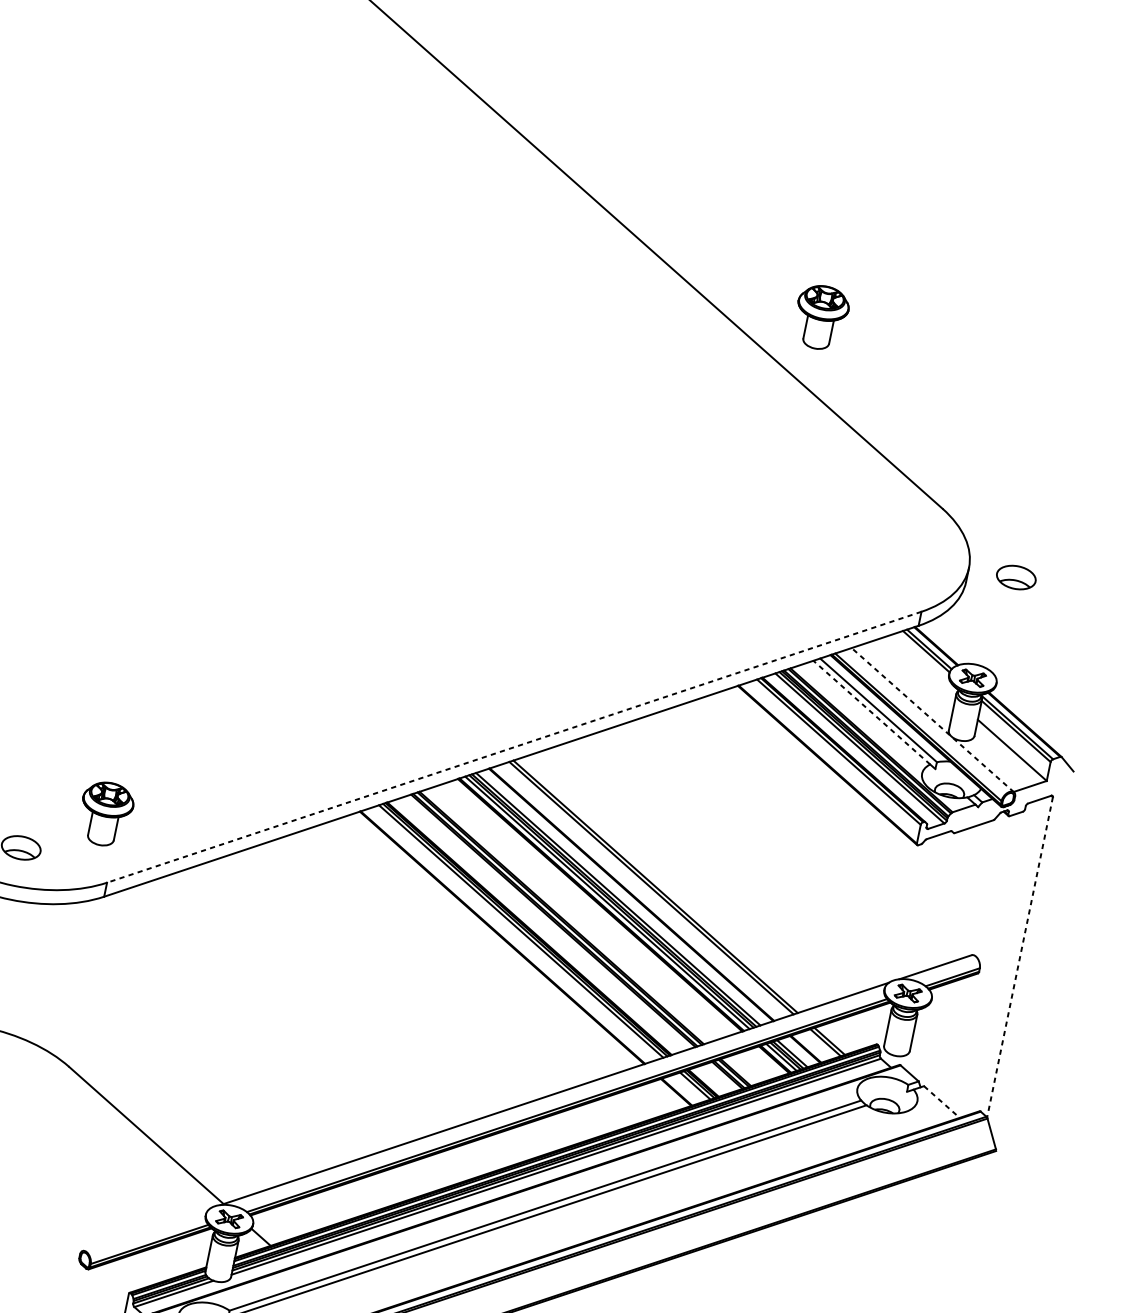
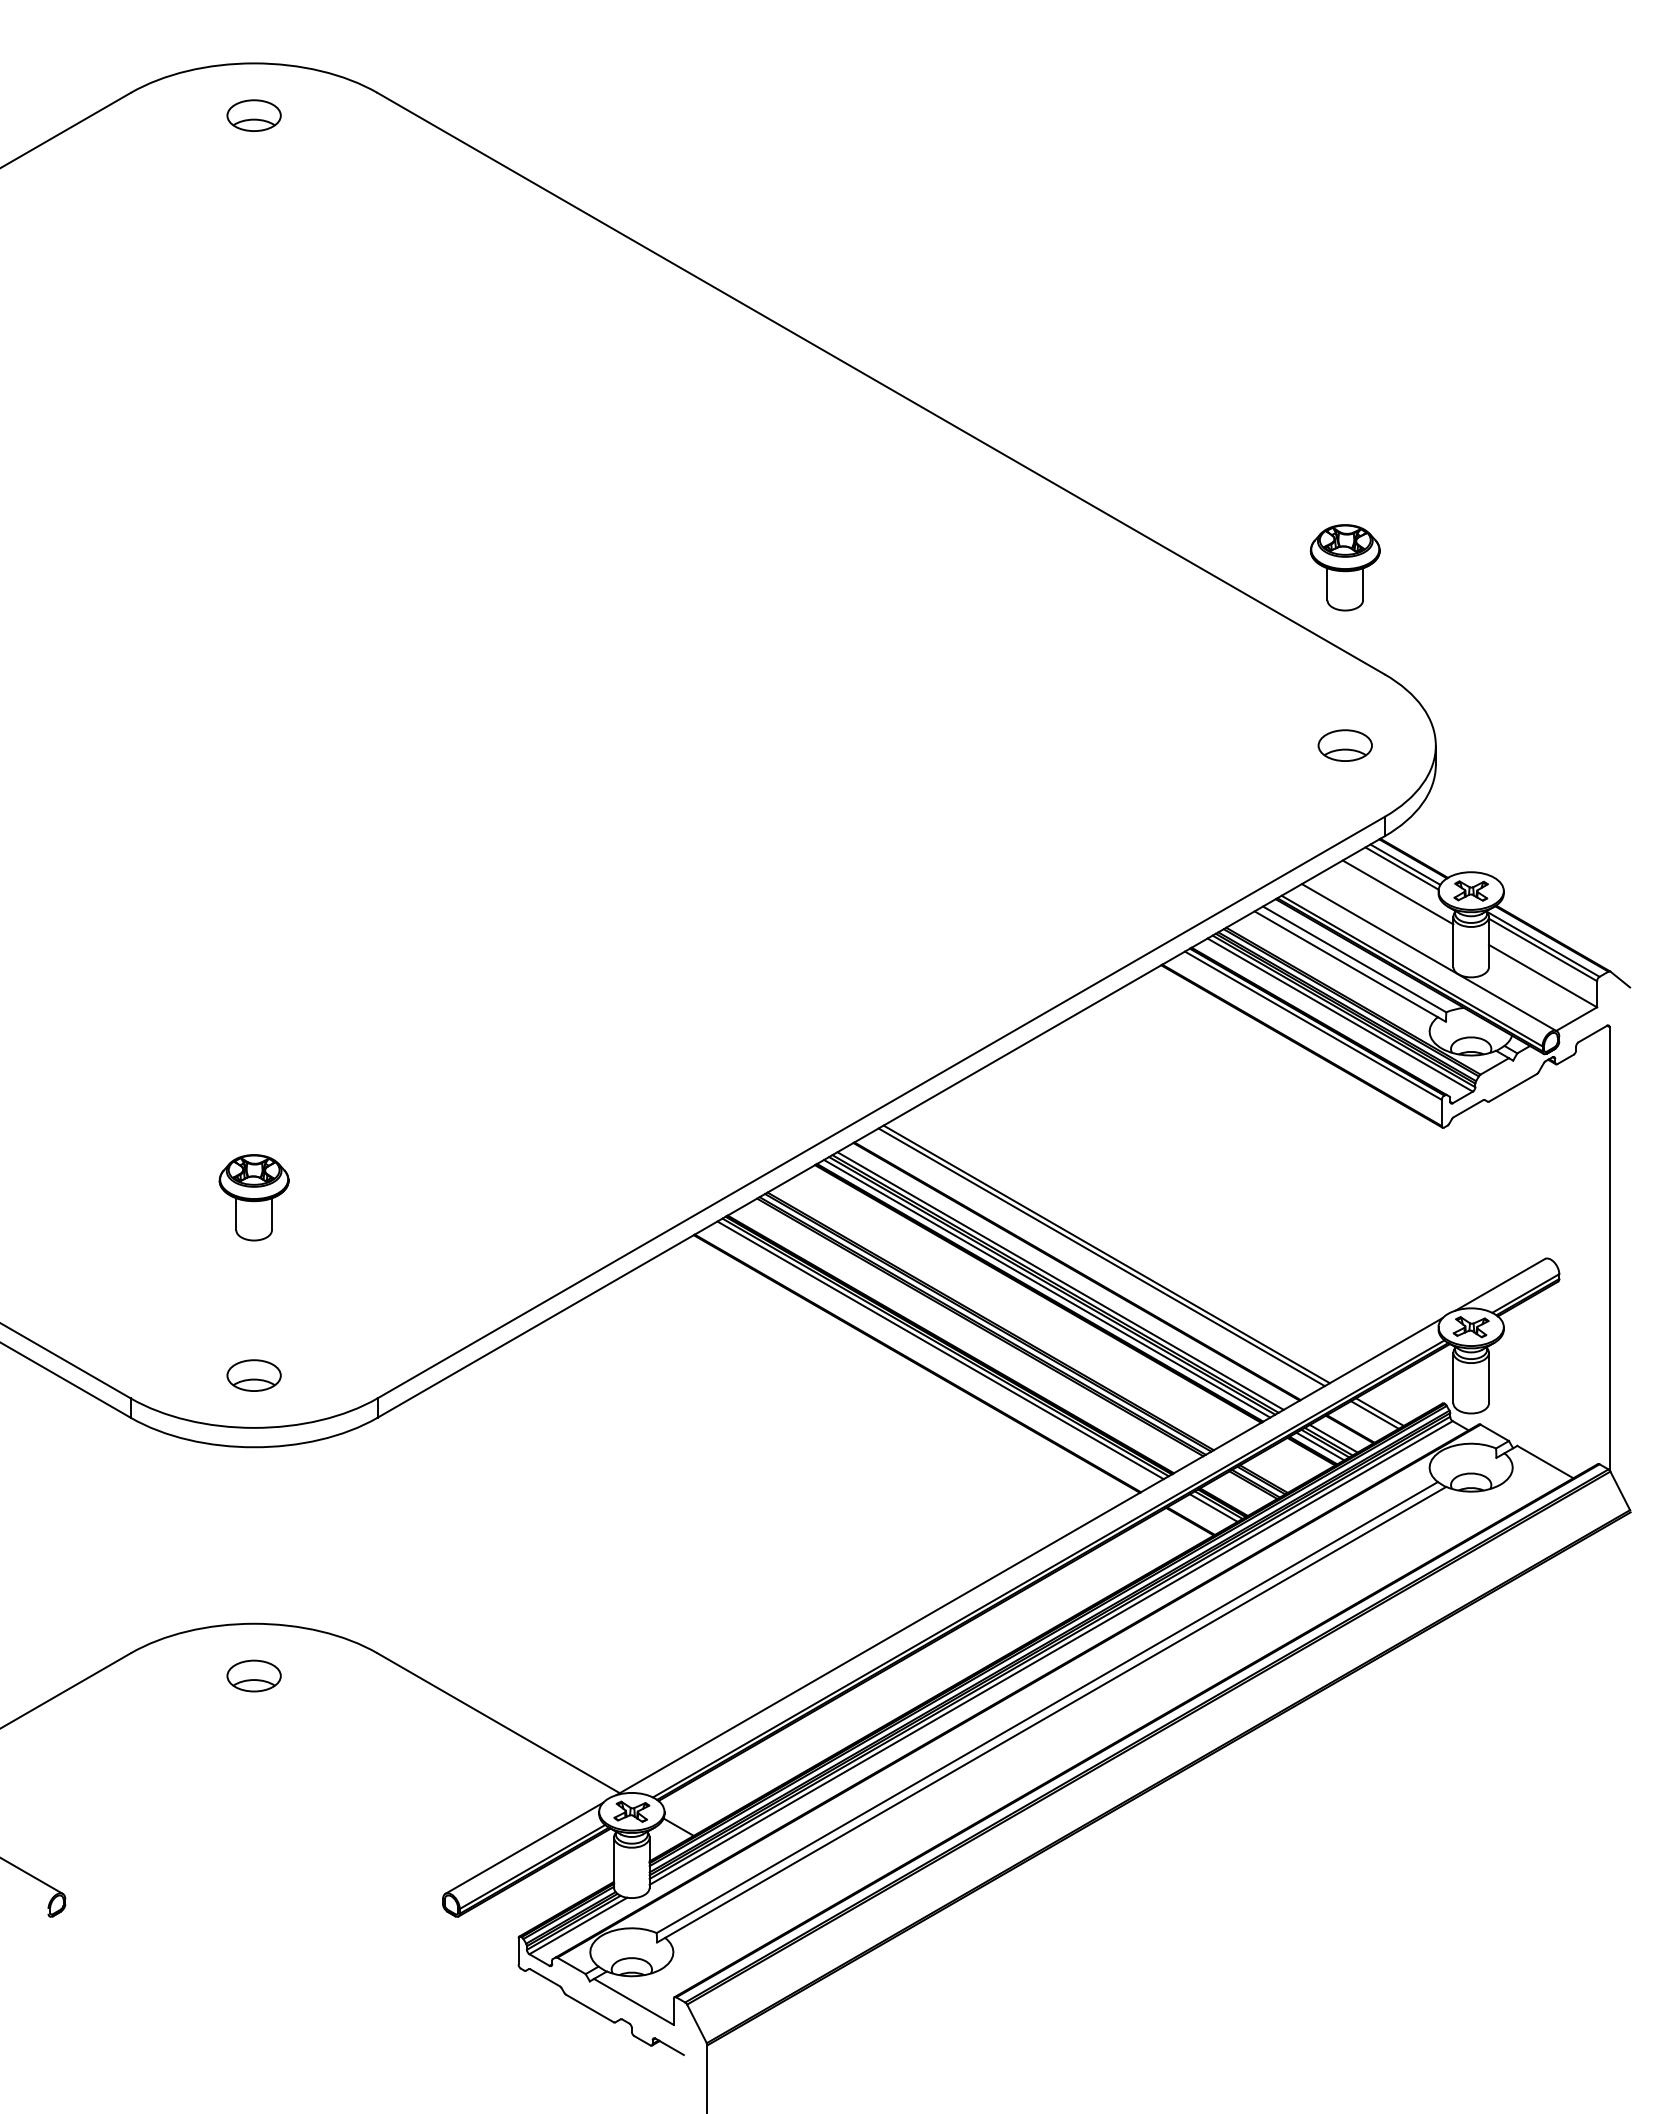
part: (820, 317) -> (1344, 567), moved
part: (1015, 577) -> (1344, 745), moved
line: (919, 668) -> (1397, 892), added
line: (871, 712) -> (1346, 964), dashed -> solid
line: (932, 719) -> (1428, 957), dashed -> solid
line: (514, 747) -> (881, 1107), dashed -> solid
part: (105, 813) -> (253, 1197), moved
line: (1019, 957) -> (1609, 1248), dashed -> solid
line: (941, 1102) -> (1545, 1462), dashed -> solid
line: (146, 1229) -> (524, 1847), added

